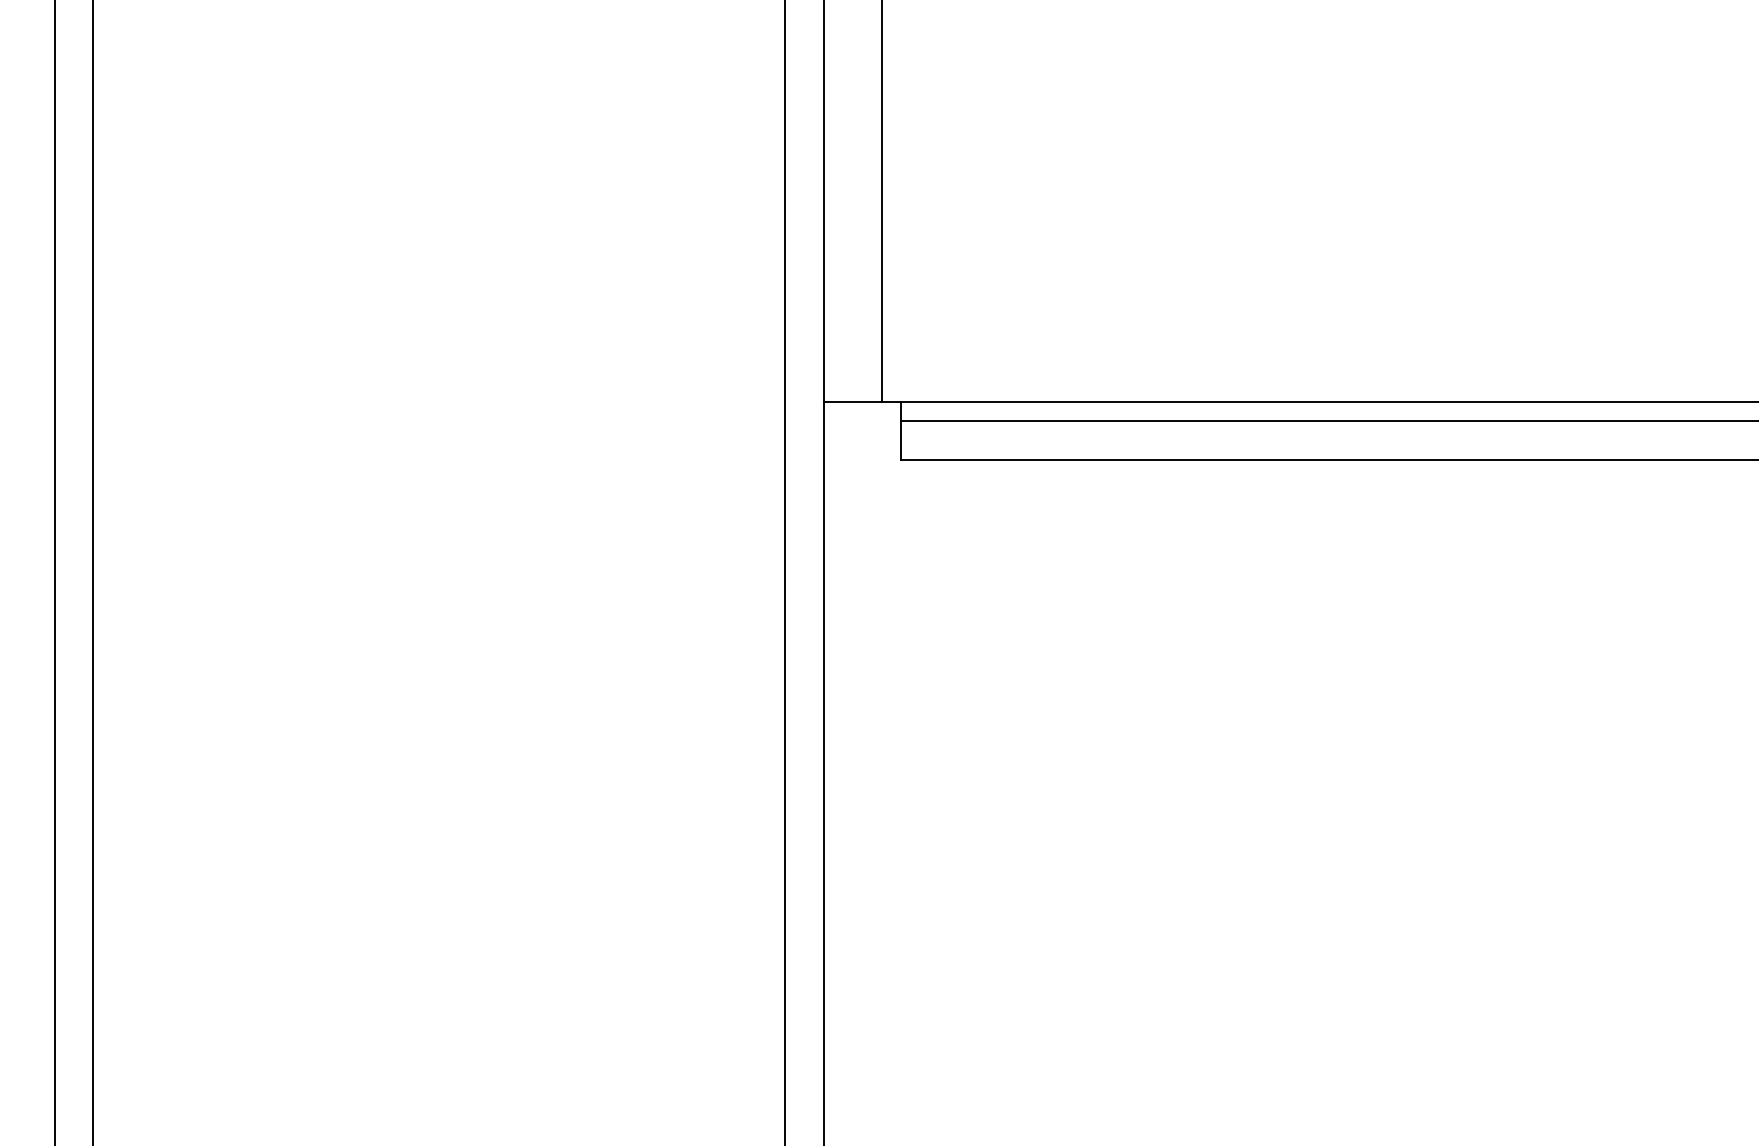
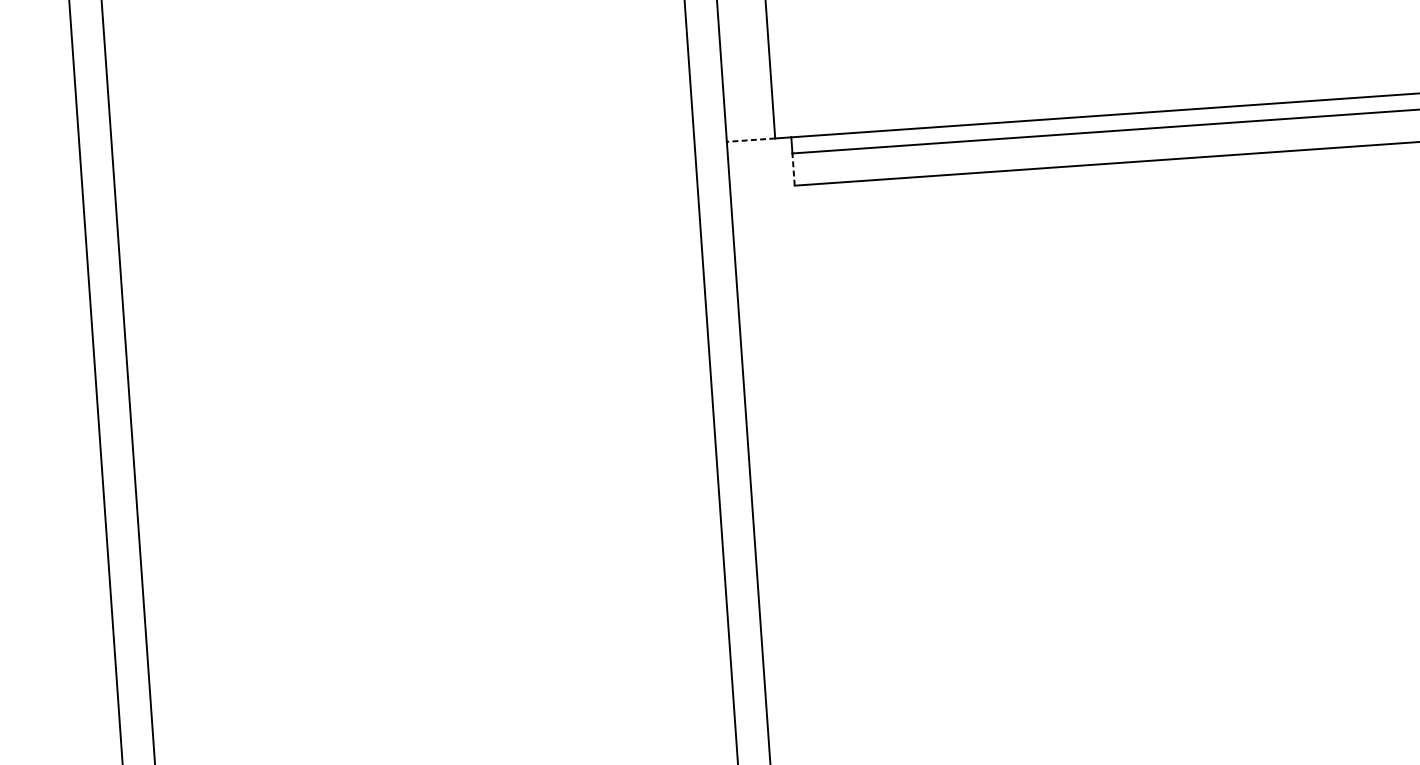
line: (852, 402) -> (750, 140), solid -> dashed
line: (900, 440) -> (793, 169), solid -> dashed

